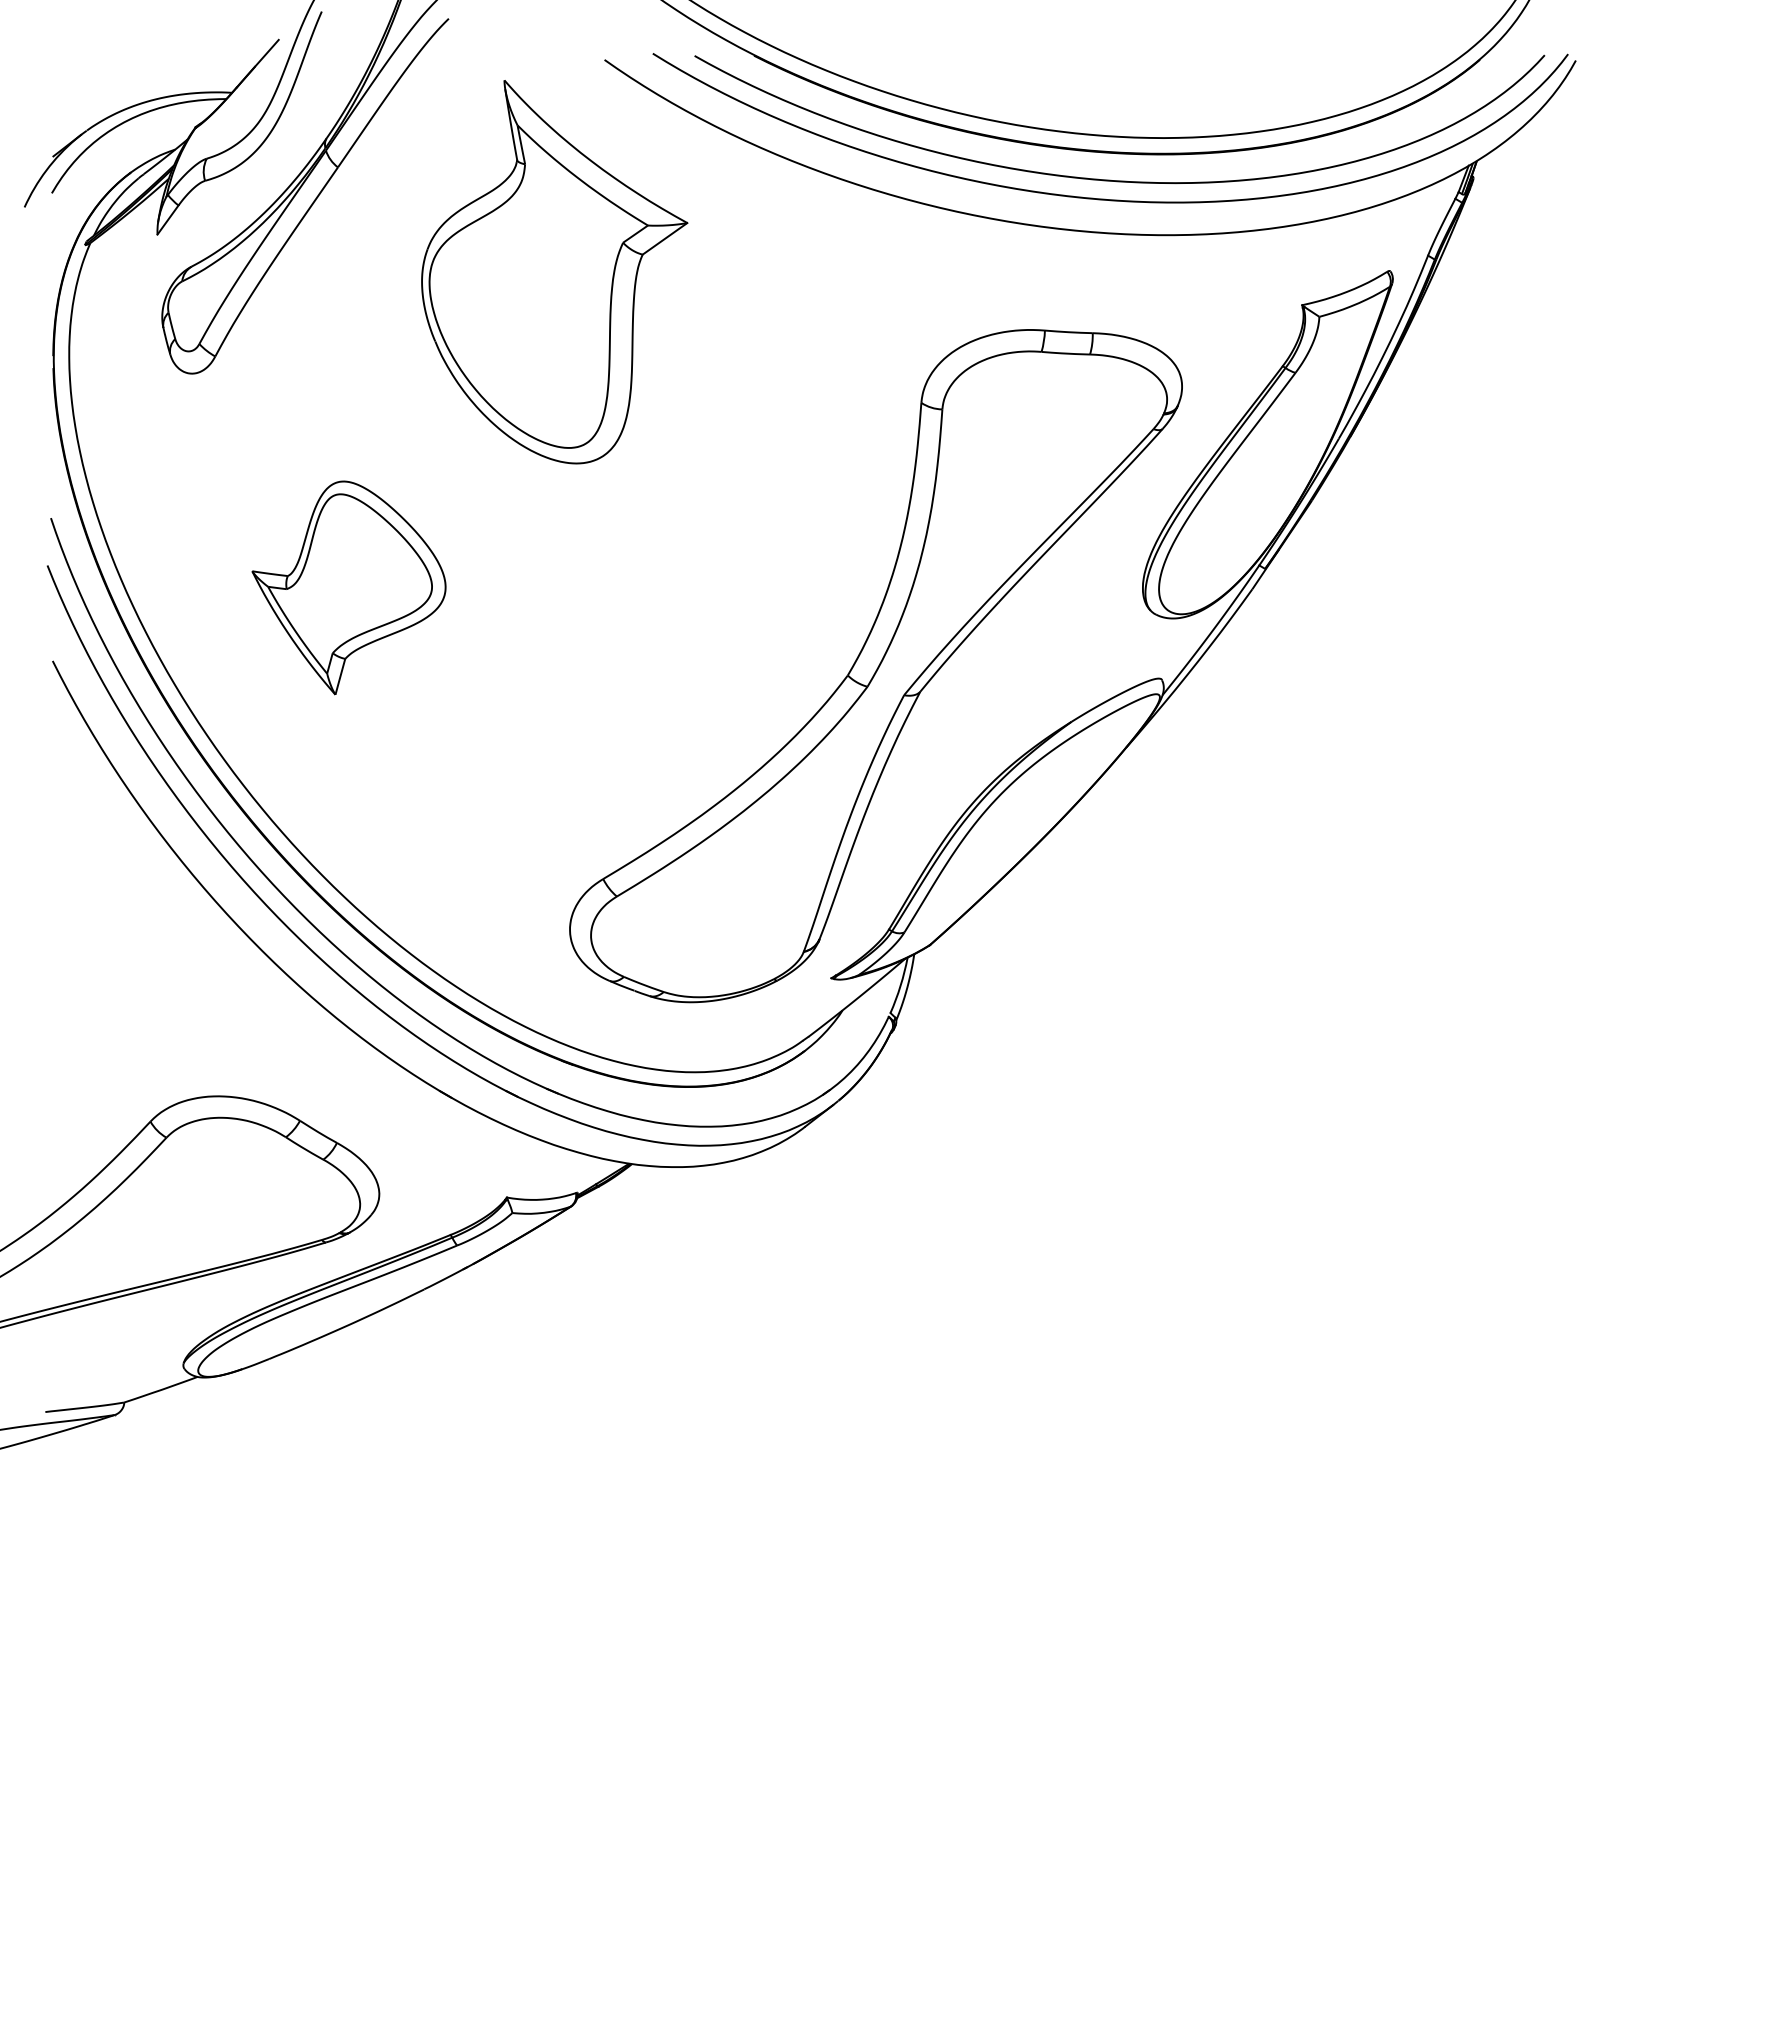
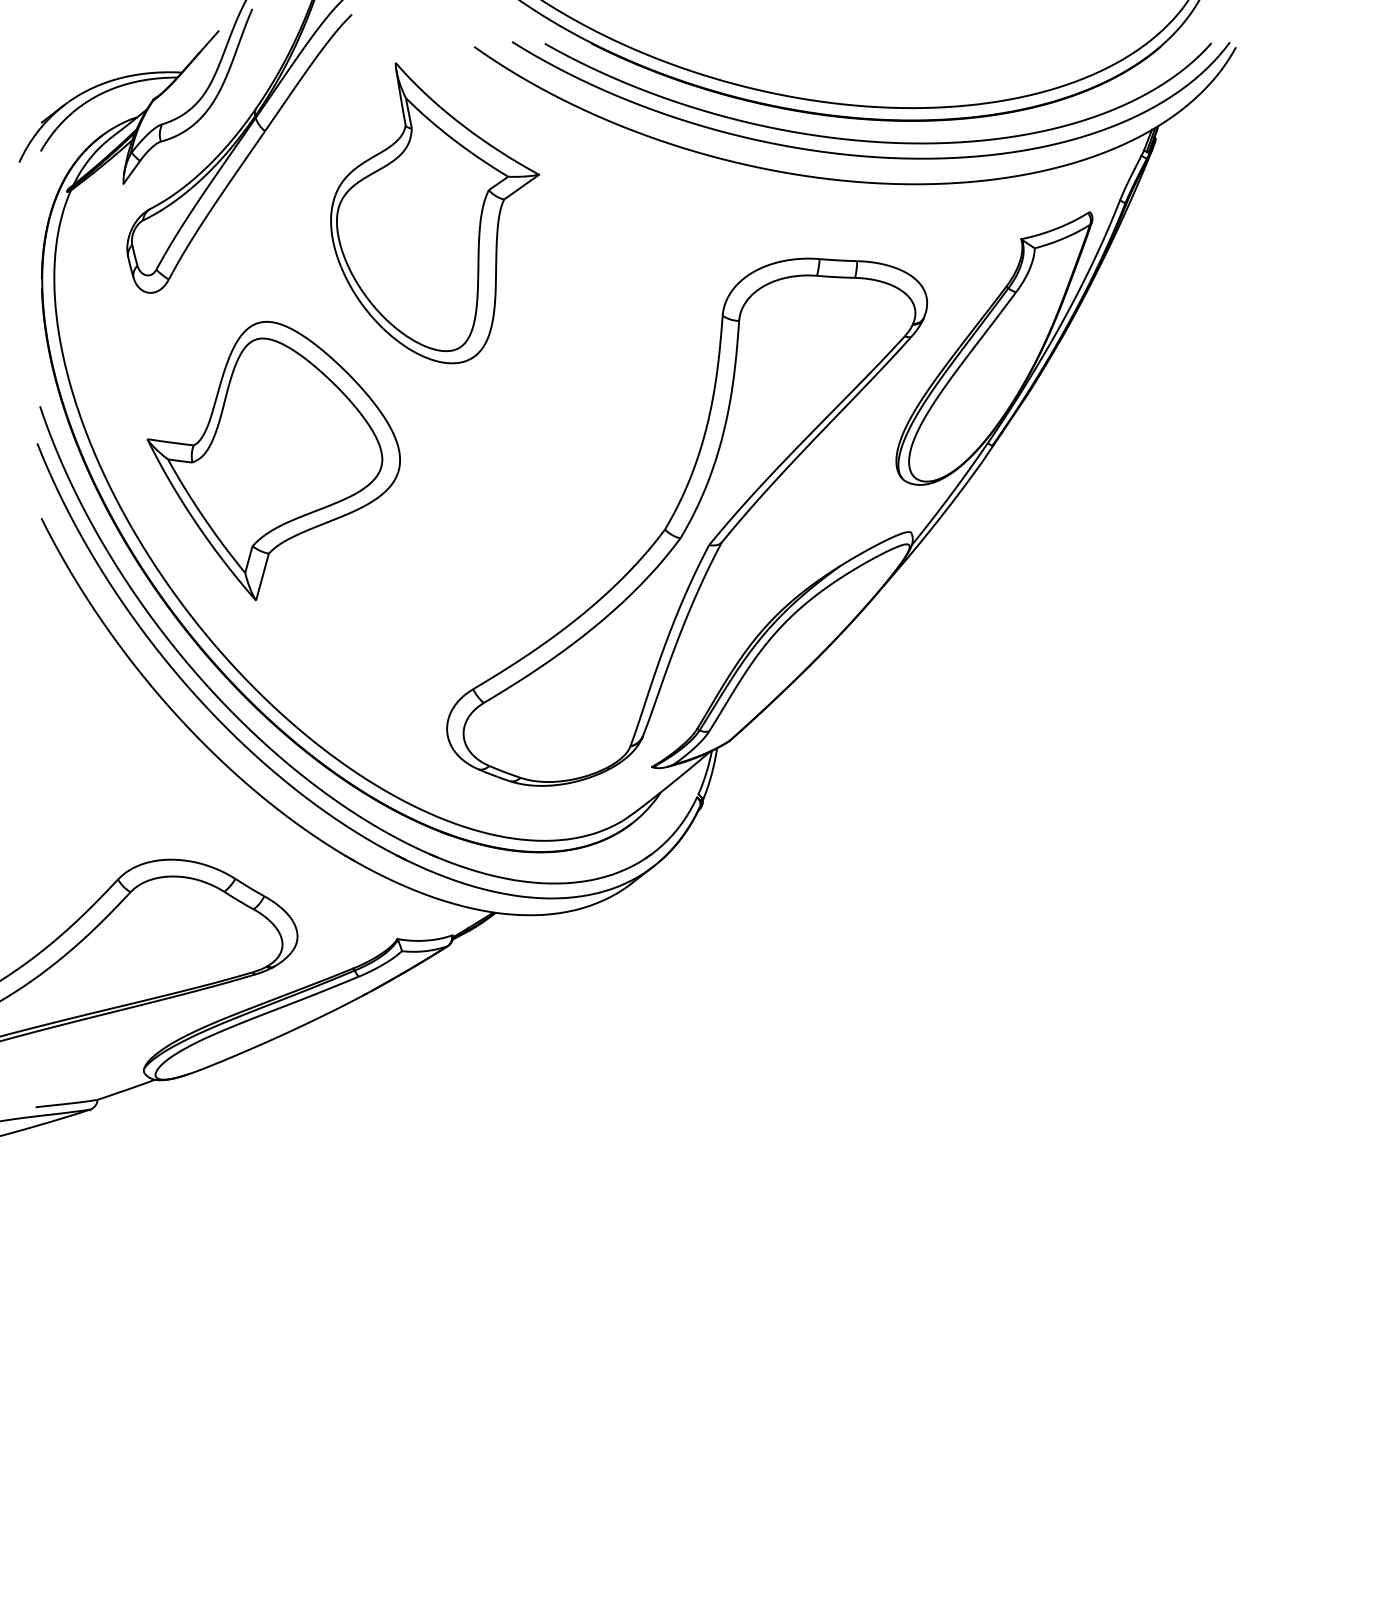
part: (348, 587) -> (273, 460), size x1.67

